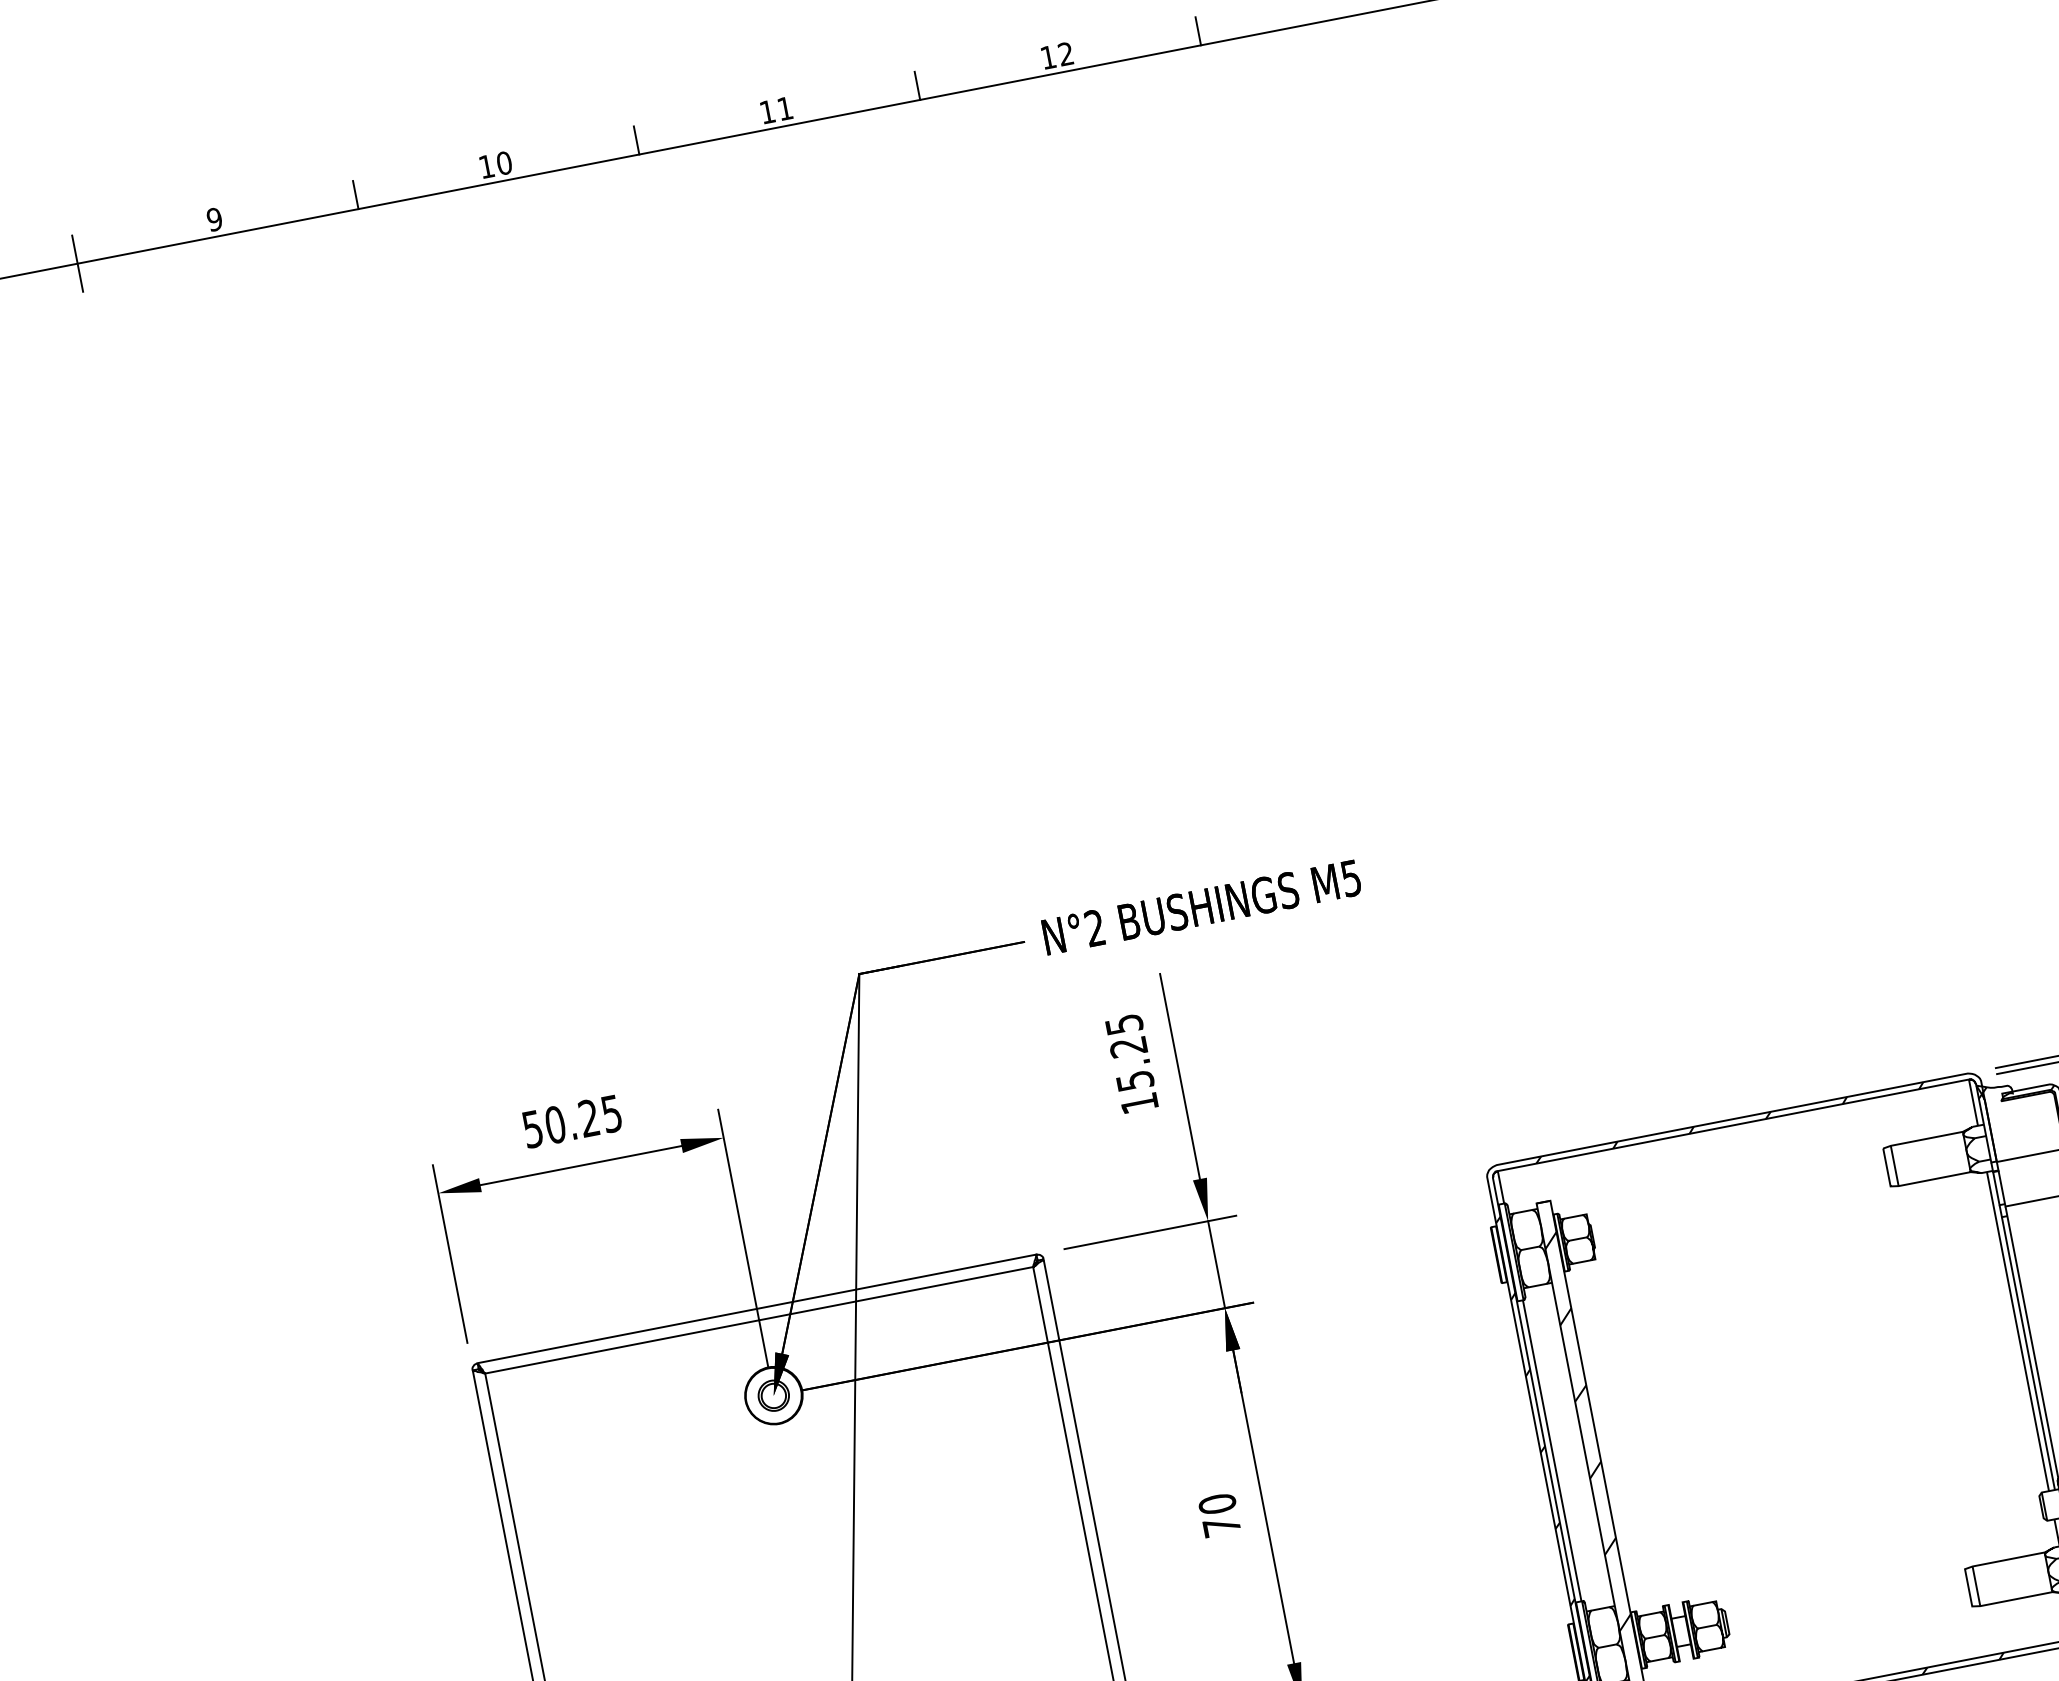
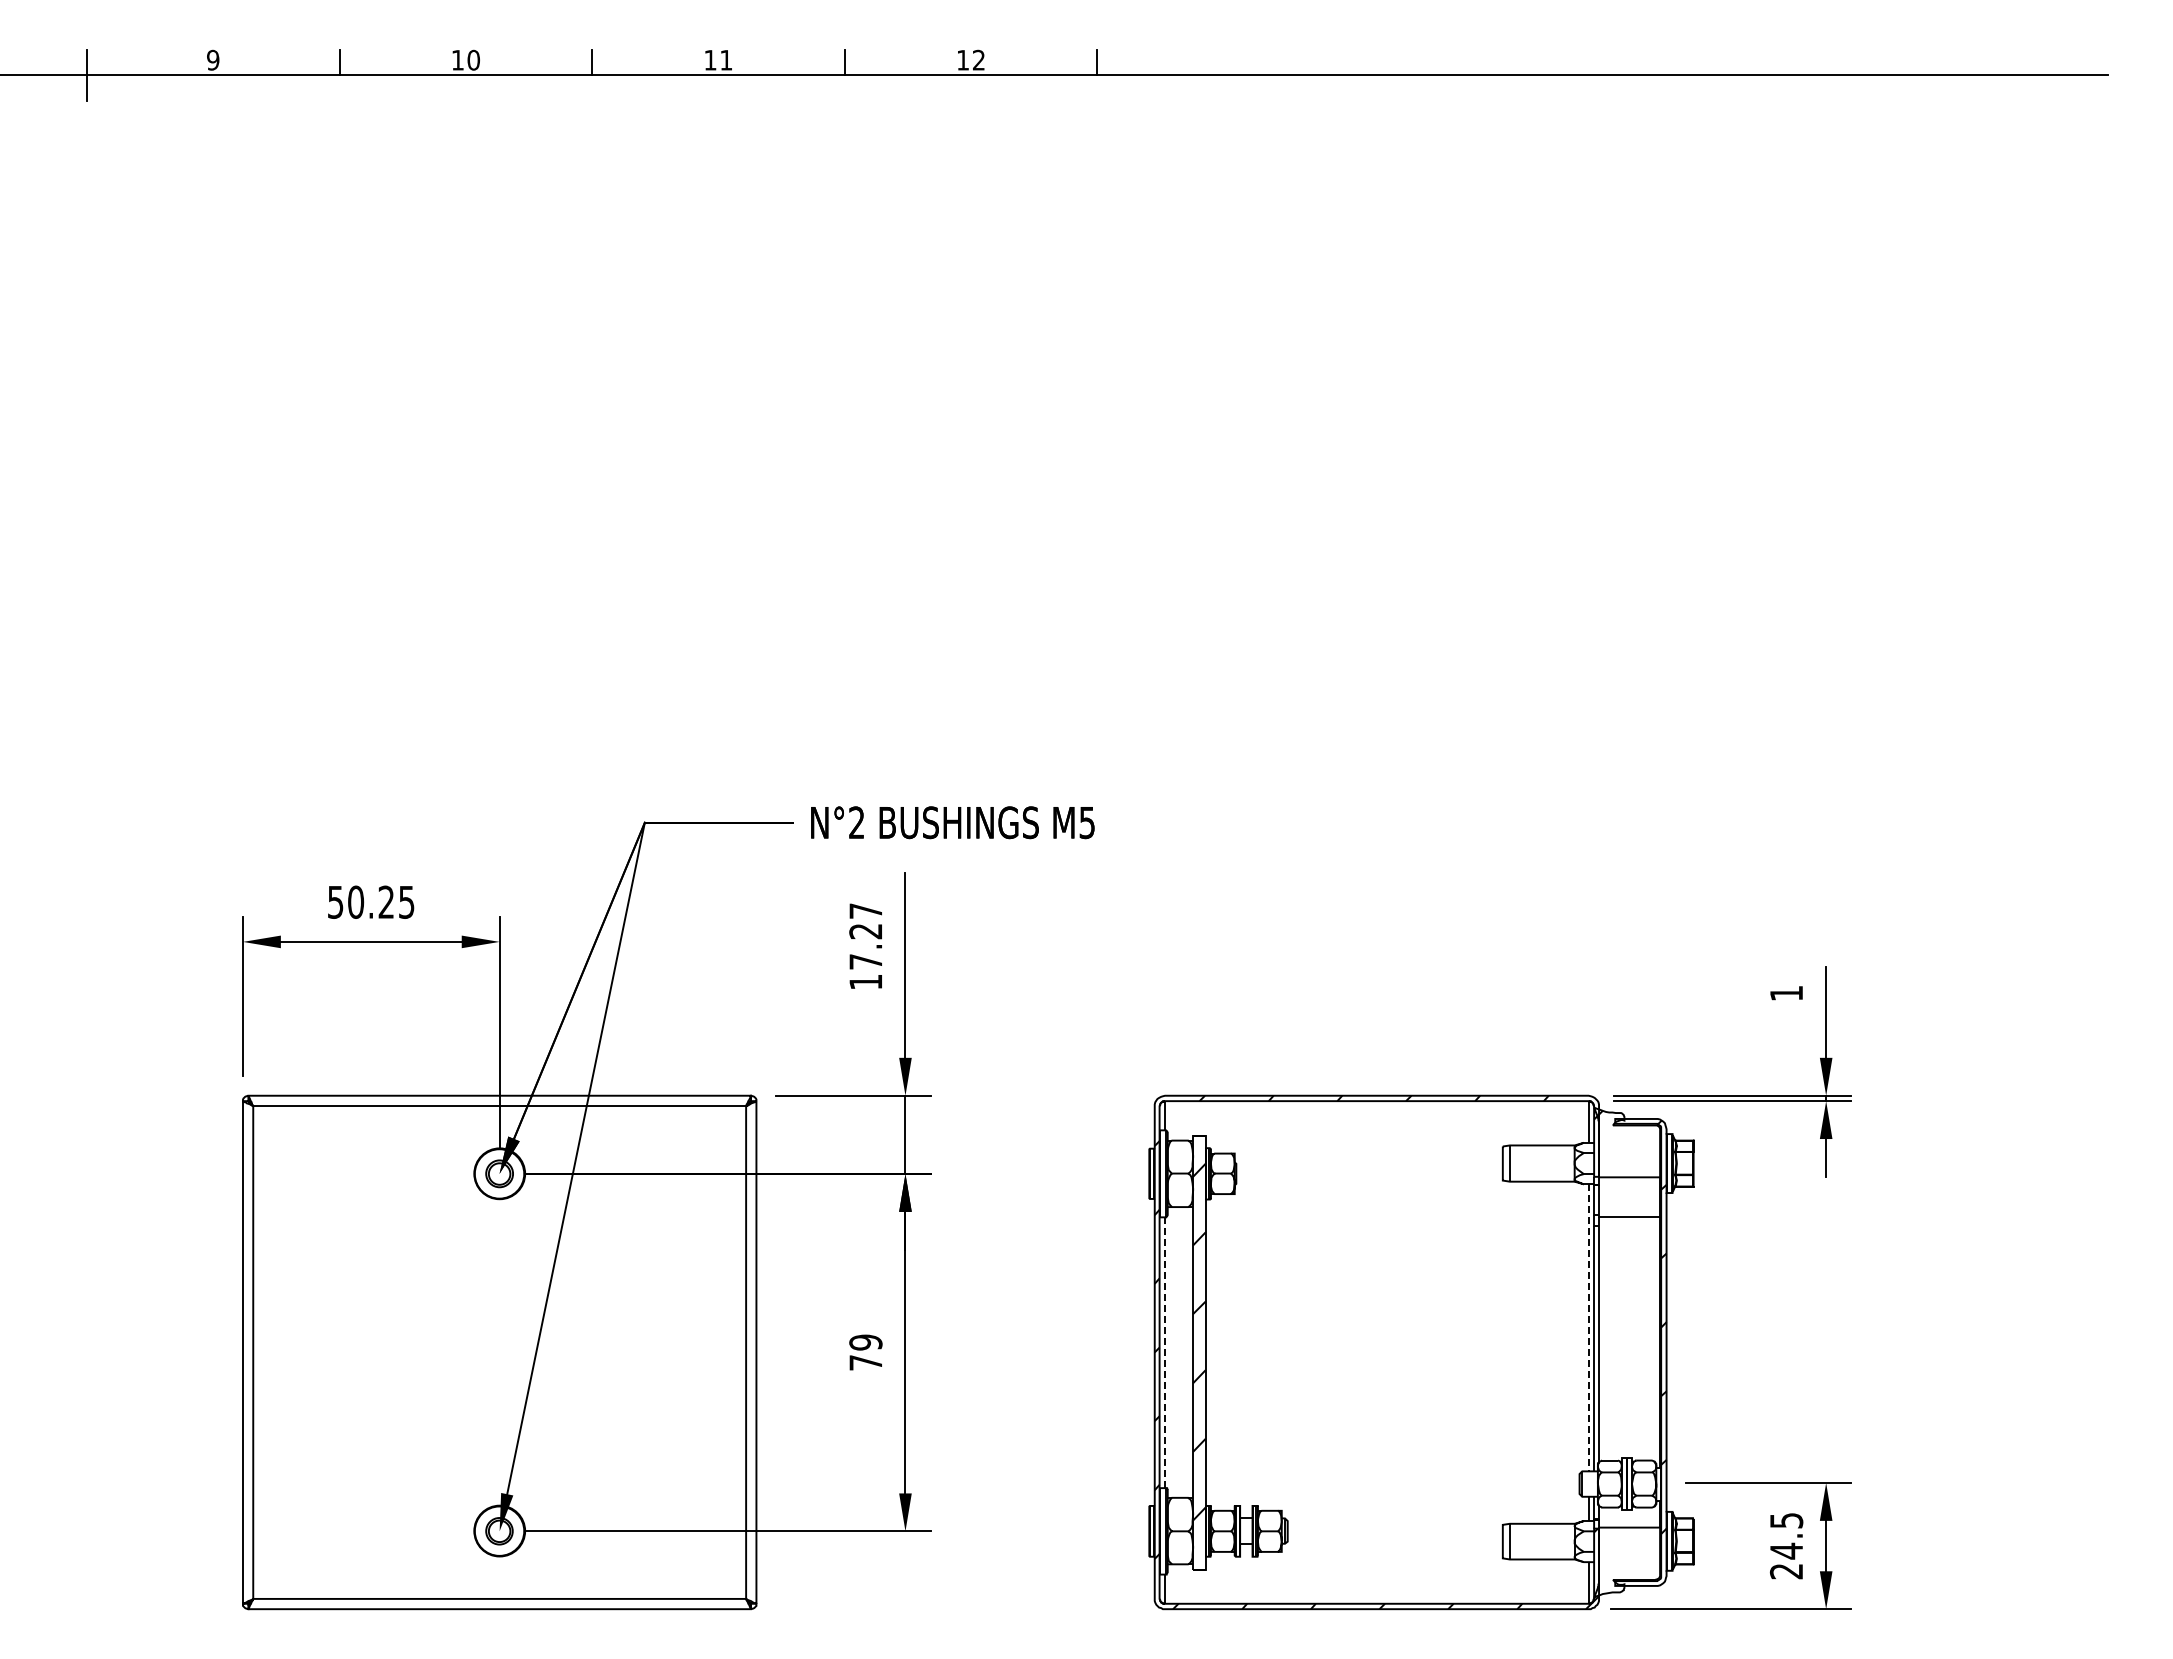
text: (1129, 1052) -> (865, 936), 15.25 -> 17.27
line: (2017, 1331) -> (1588, 1327), solid -> dashed
line: (1551, 1451) -> (1164, 1353), solid -> dashed
text: (1217, 1504) -> (865, 1342), 70 -> 79

